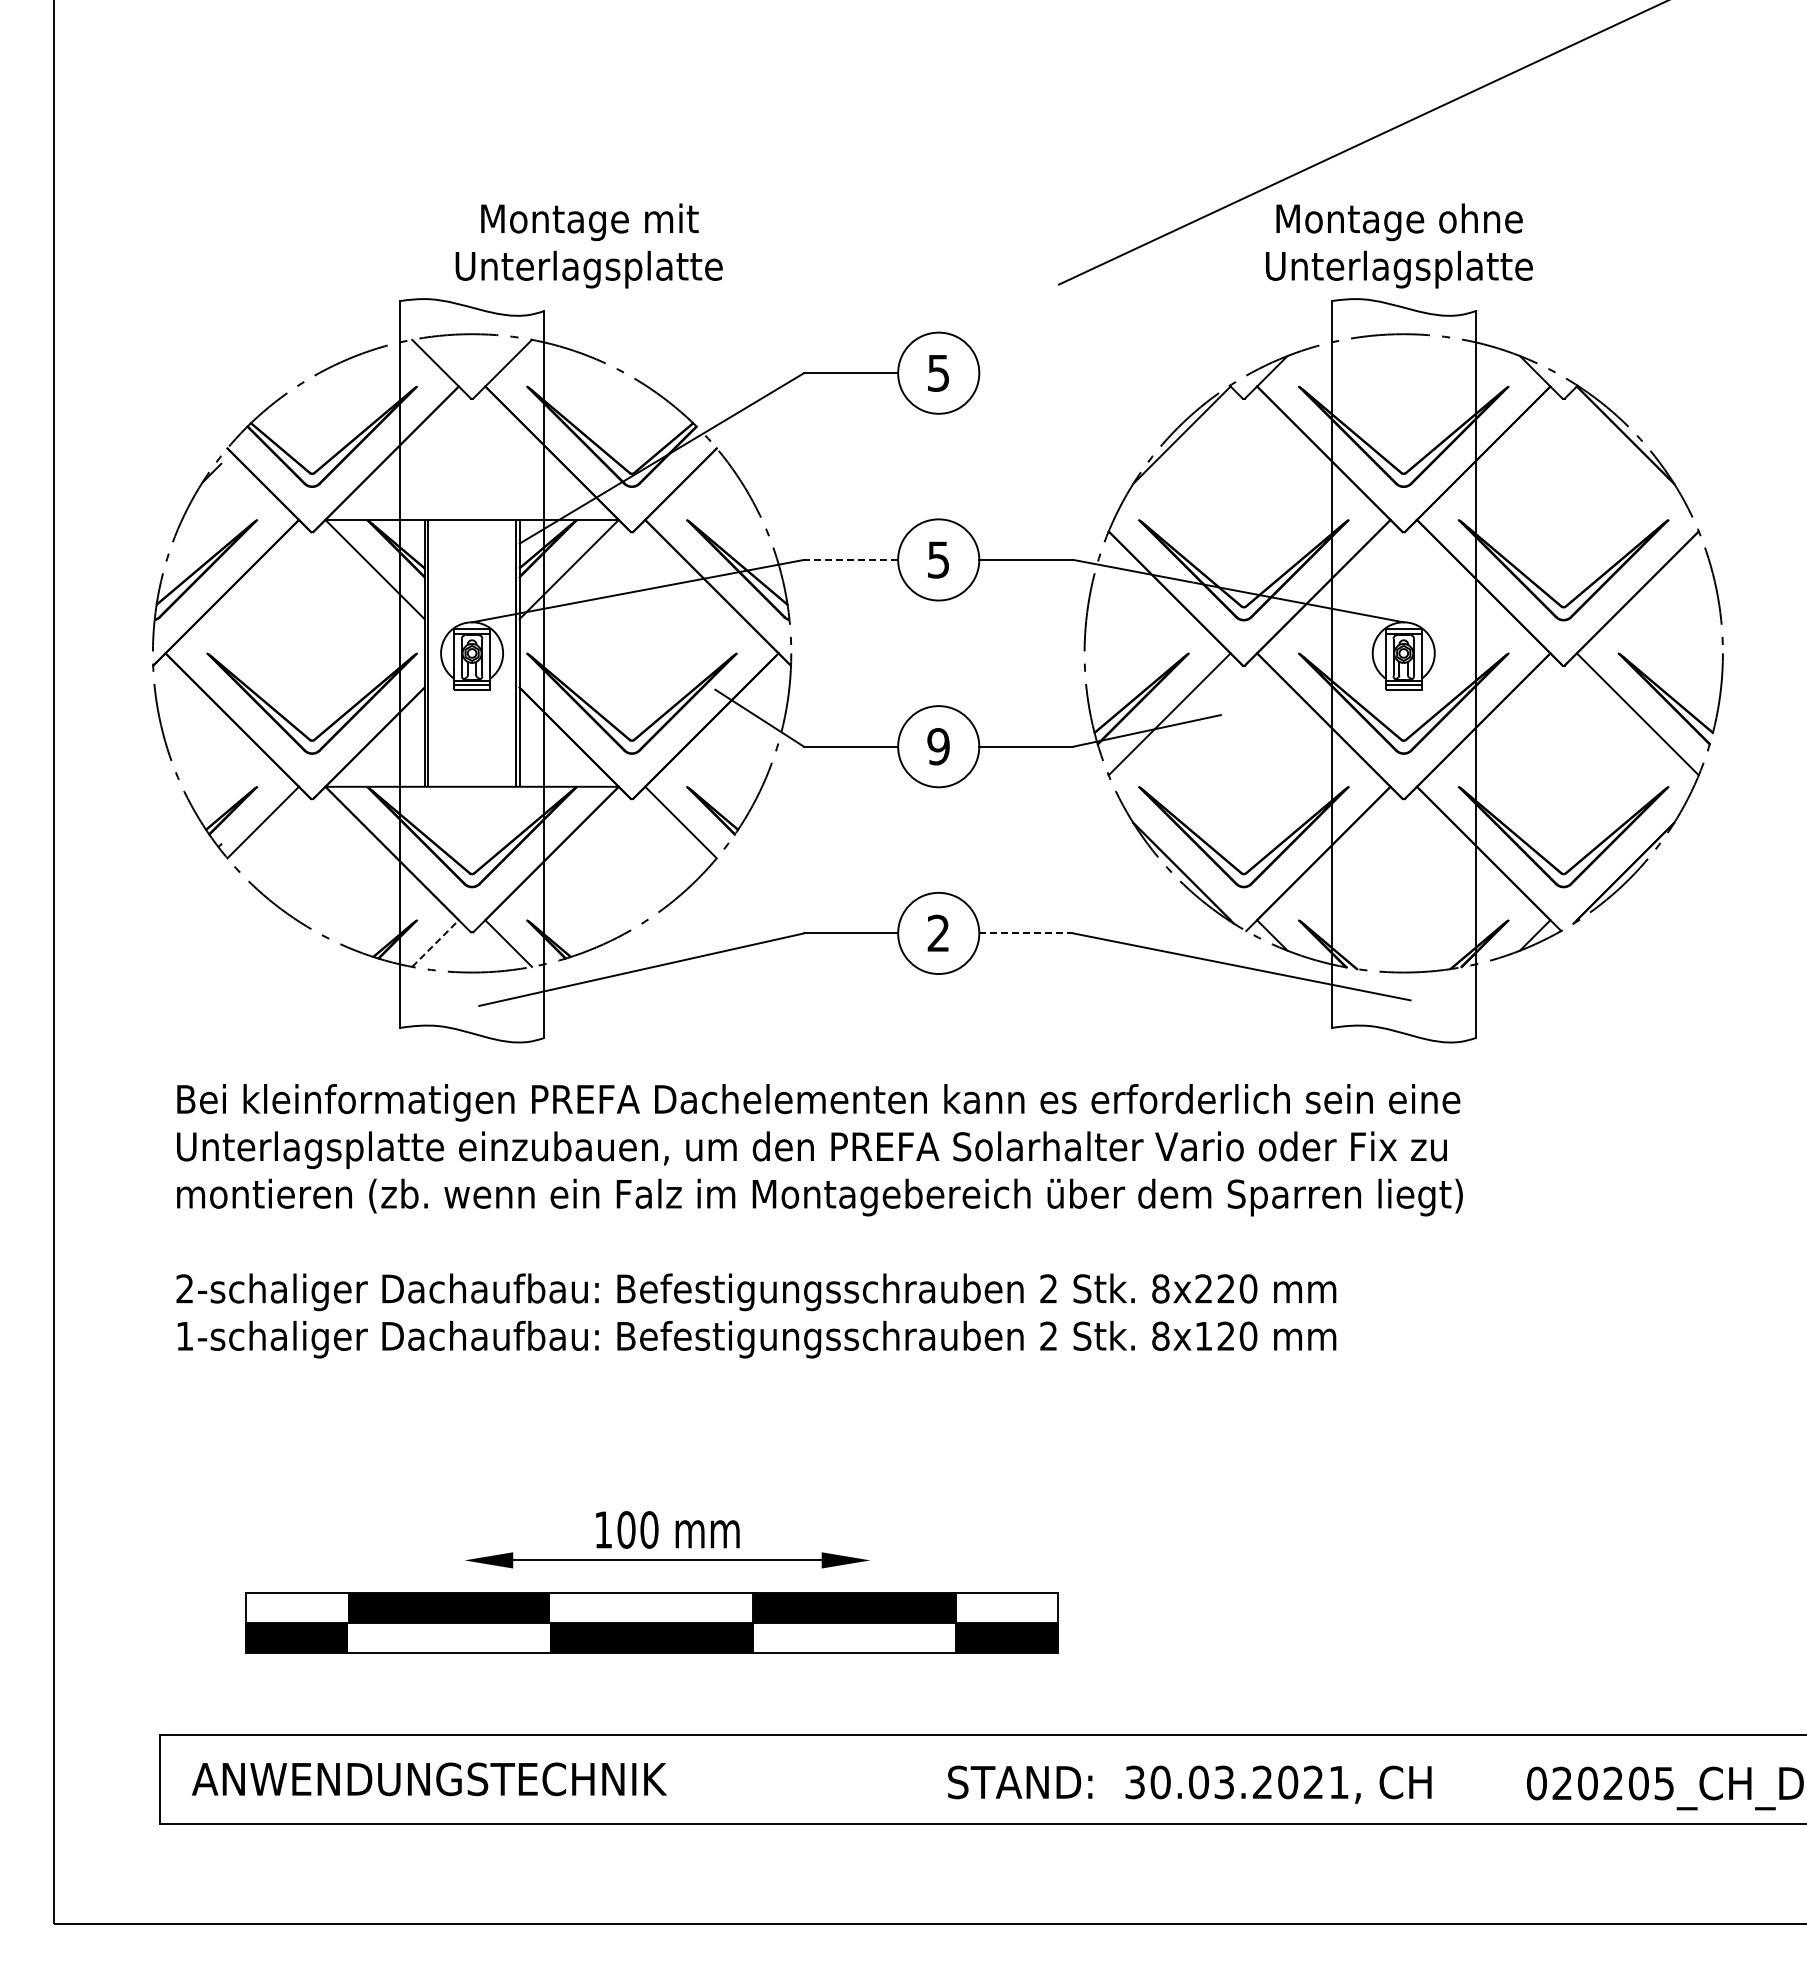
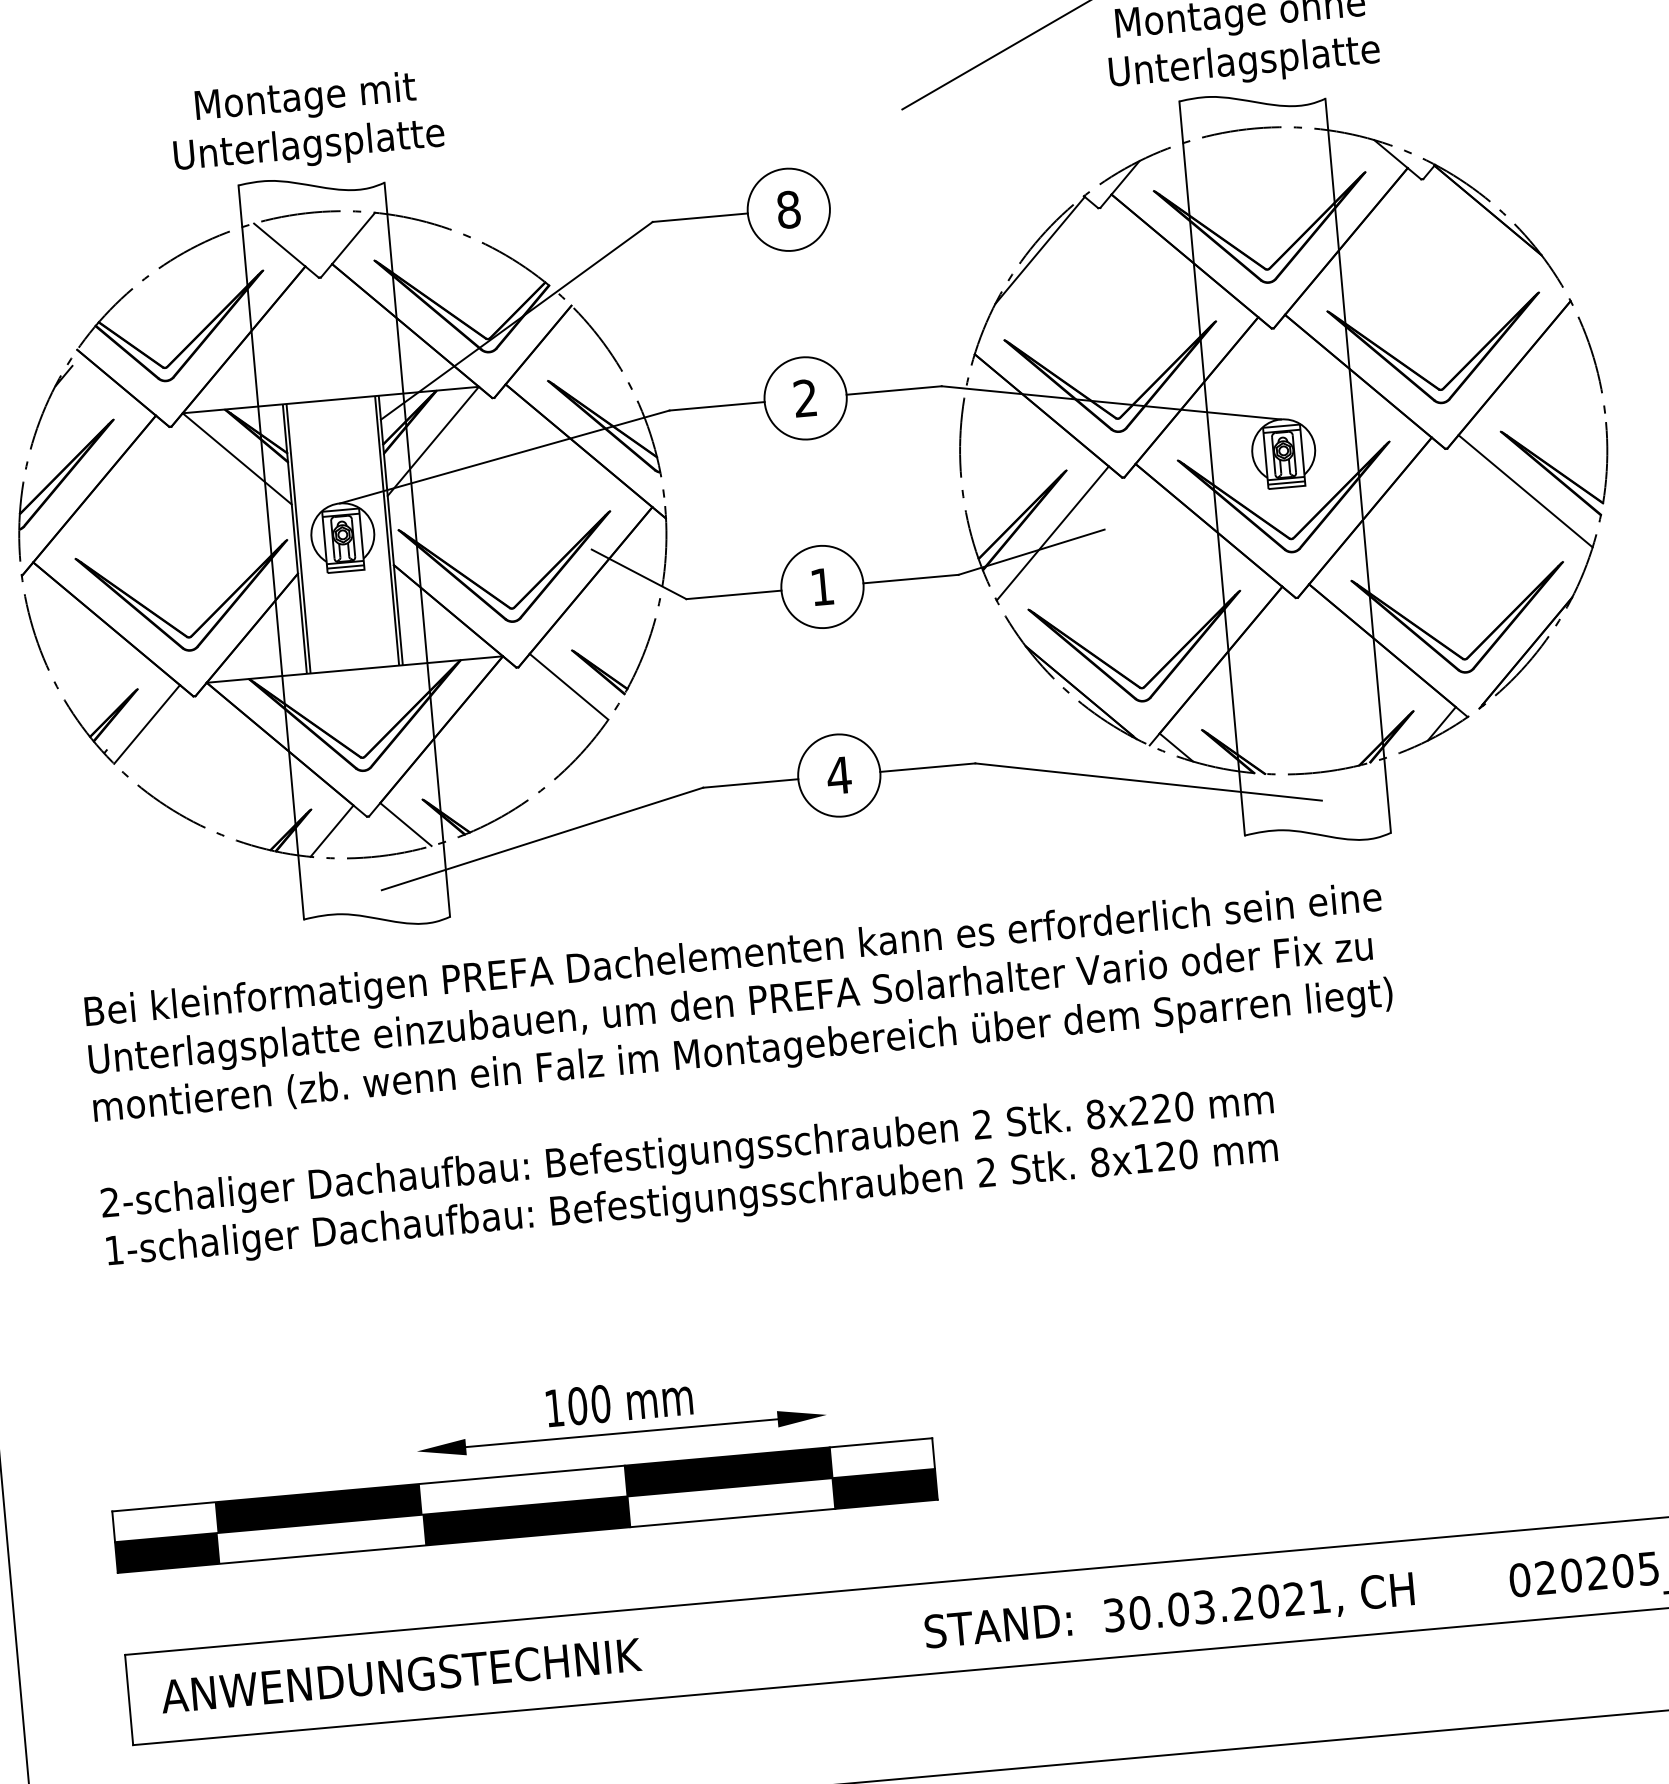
text: (588, 245) -> (306, 122), moved
text: (938, 372) -> (788, 209), 5 -> 8
line: (850, 559) -> (716, 405), dashed -> solid
text: (937, 559) -> (804, 398), 5 -> 2
text: (938, 746) -> (822, 586), 9 -> 1
text: (938, 932) -> (839, 774), 2 -> 4
line: (1026, 933) -> (927, 767), dashed -> solid
line: (435, 943) -> (332, 831), dashed -> solid
part: (651, 1622) -> (524, 1505), moved

